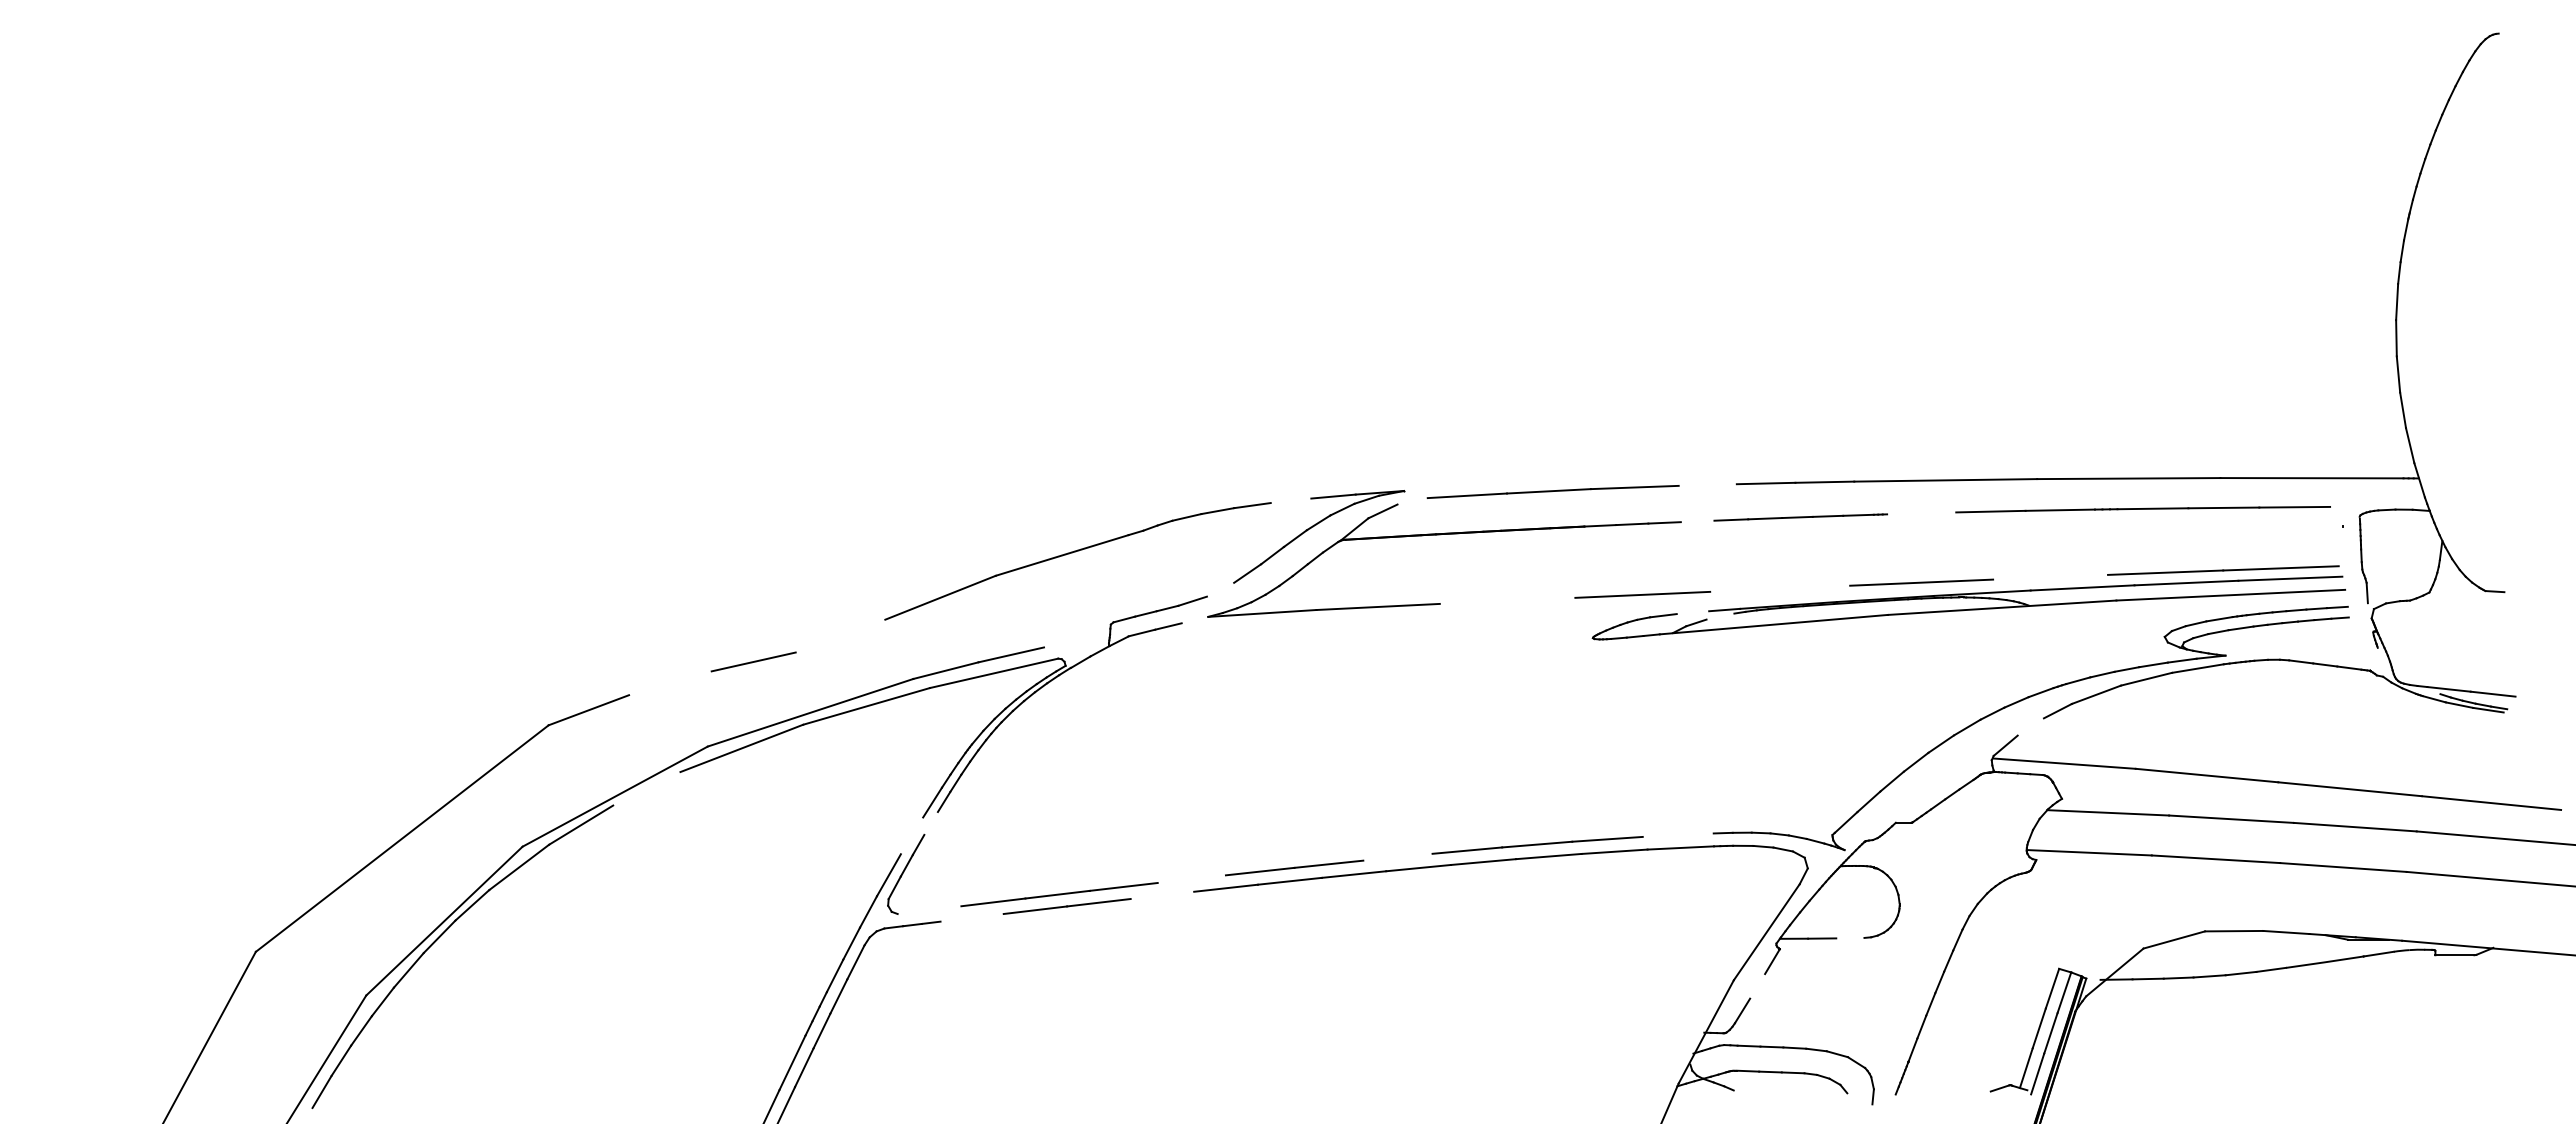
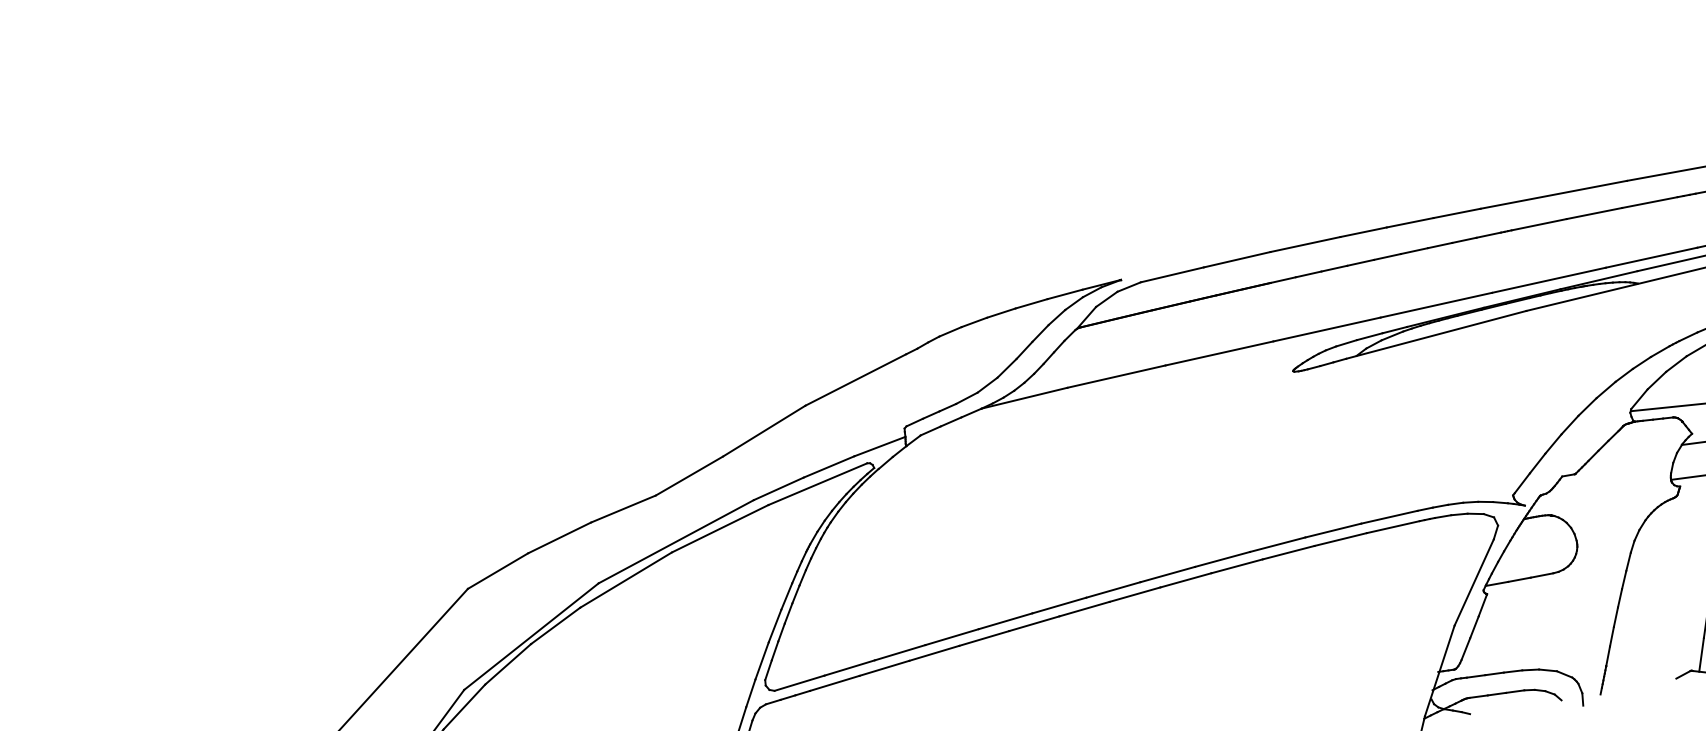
line: (1707, 484) -> (1363, 231), added
line: (1290, 500) -> (1031, 303), added
line: (1412, 501) -> (1129, 287), added
line: (1921, 513) -> (1539, 224), added
line: (1697, 521) -> (1360, 262), added
line: (2050, 576) -> (1651, 257), added
line: (1780, 588) -> (1436, 304), added
line: (1220, 589) -> (987, 384), added
line: (1507, 600) -> (1219, 353), added
line: (1692, 612) -> (1369, 336), added
line: (1720, 616) -> (1392, 335), added
line: (1194, 619) -> (970, 412), added
line: (840, 635) -> (689, 475), added
line: (1077, 640) -> (880, 446), added
line: (670, 683) -> (559, 538), added
line: (2030, 726) -> (1656, 380), added
line: (646, 788) -> (555, 625), added
line: (930, 822) -> (787, 612), added
line: (1677, 834) -> (1388, 516), added
line: (911, 835) -> (774, 625), added
line: (1397, 856) -> (1167, 574), added
line: (1191, 878) -> (1005, 620), added
line: (1162, 895) -> (984, 638), added
line: (929, 910) -> (799, 683), added
line: (971, 917) -> (834, 683), added
line: (1850, 937) -> (1542, 574), added
line: (1757, 986) -> (1474, 627), added

